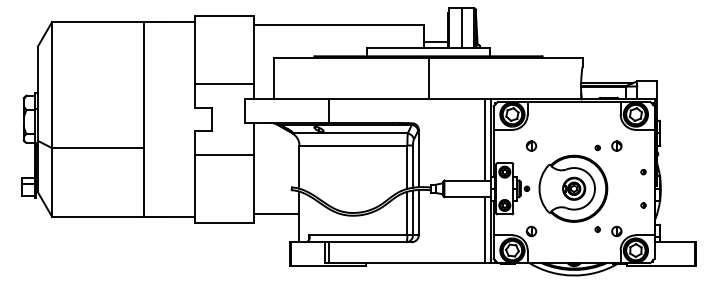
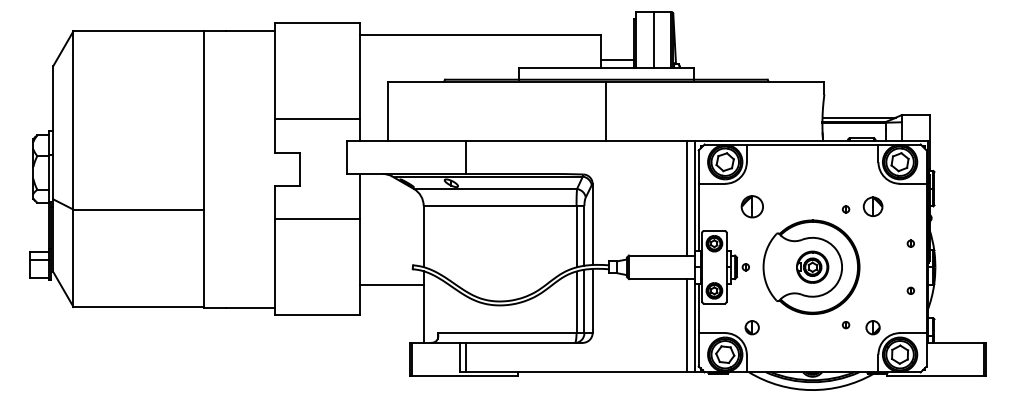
part: (530, 145) -> (751, 206), size x1.6
part: (616, 145) -> (872, 206), size x1.4
line: (276, 213) -> (391, 284), moved

